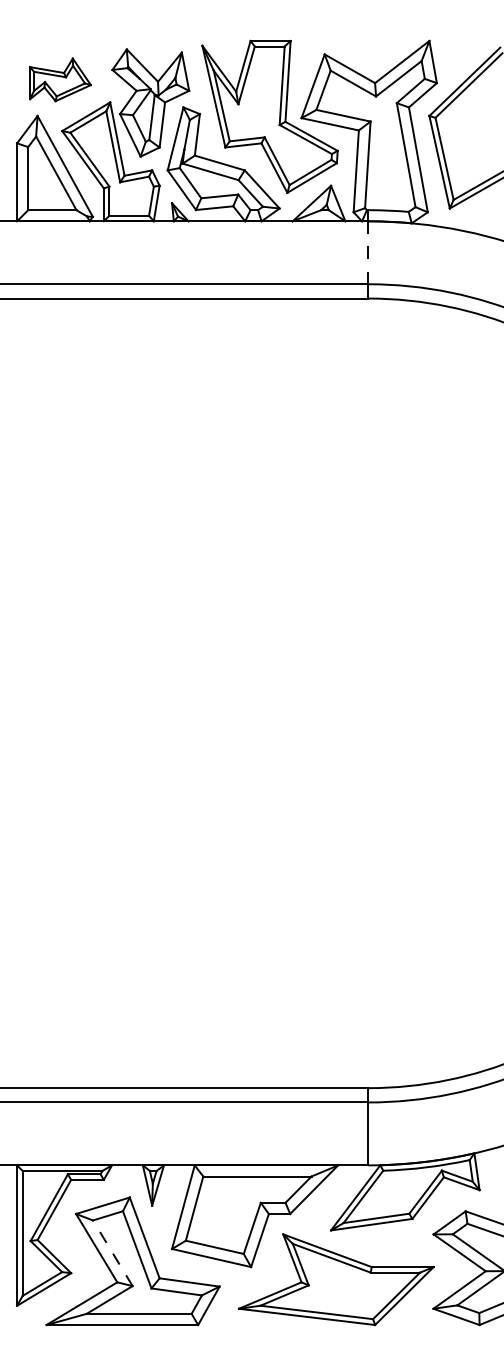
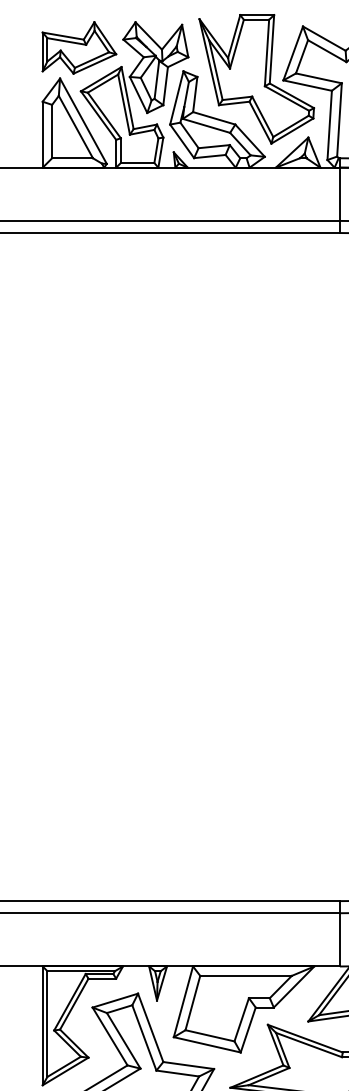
part: (60, 79) -> (79, 47), size x1.43
line: (368, 252) -> (340, 194), dashed -> solid
line: (112, 1252) -> (123, 1040), dashed -> solid

